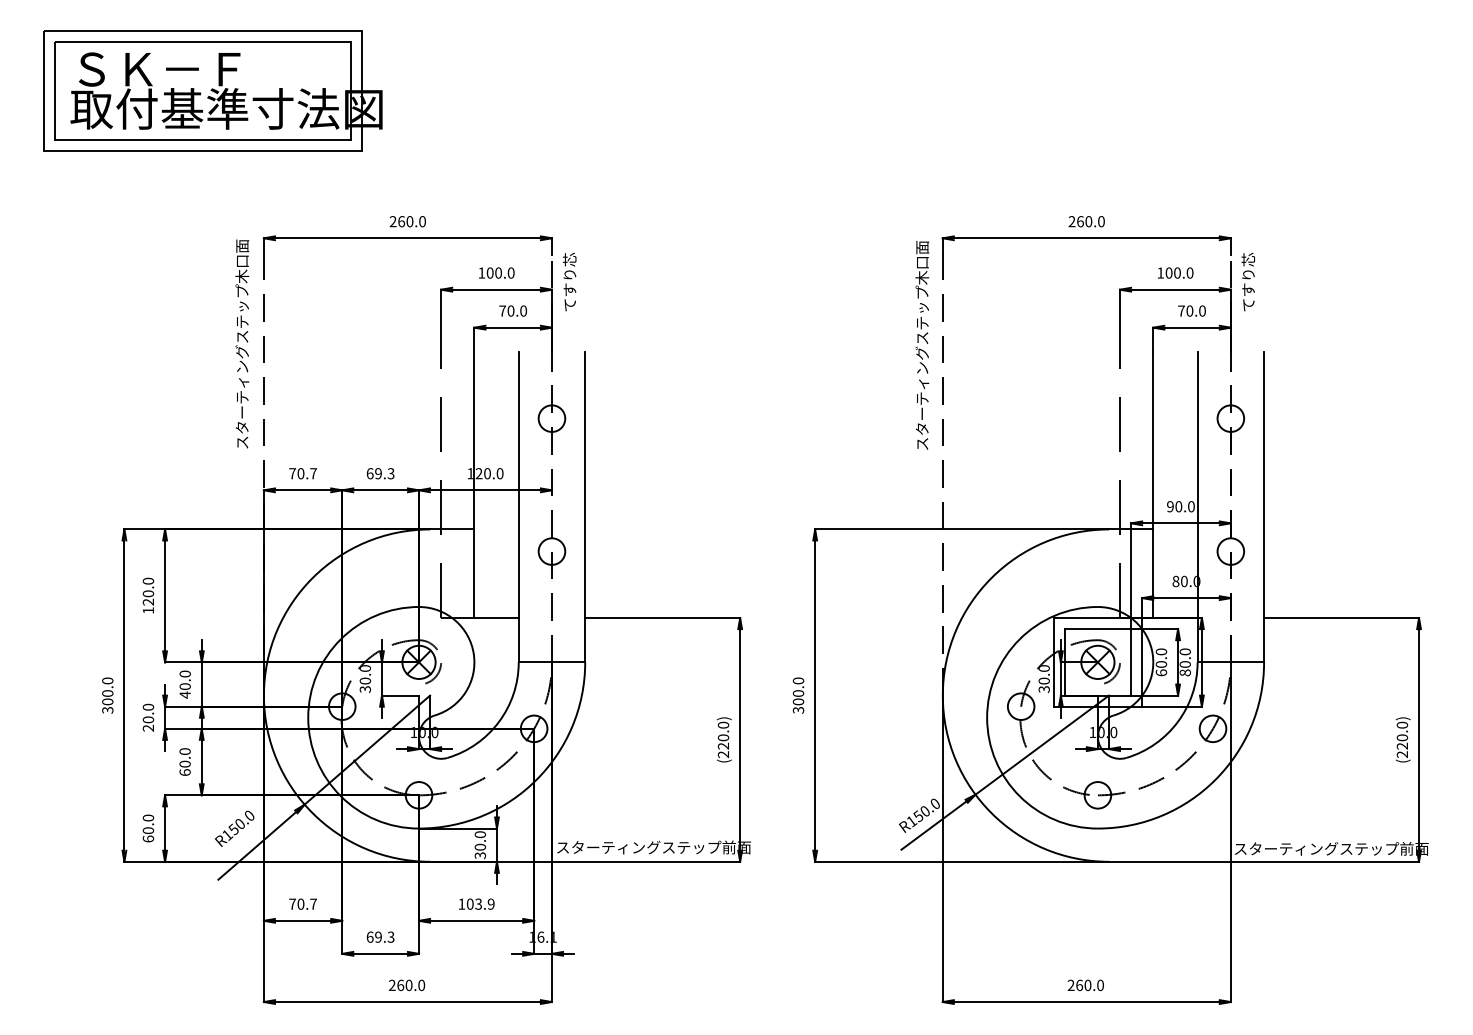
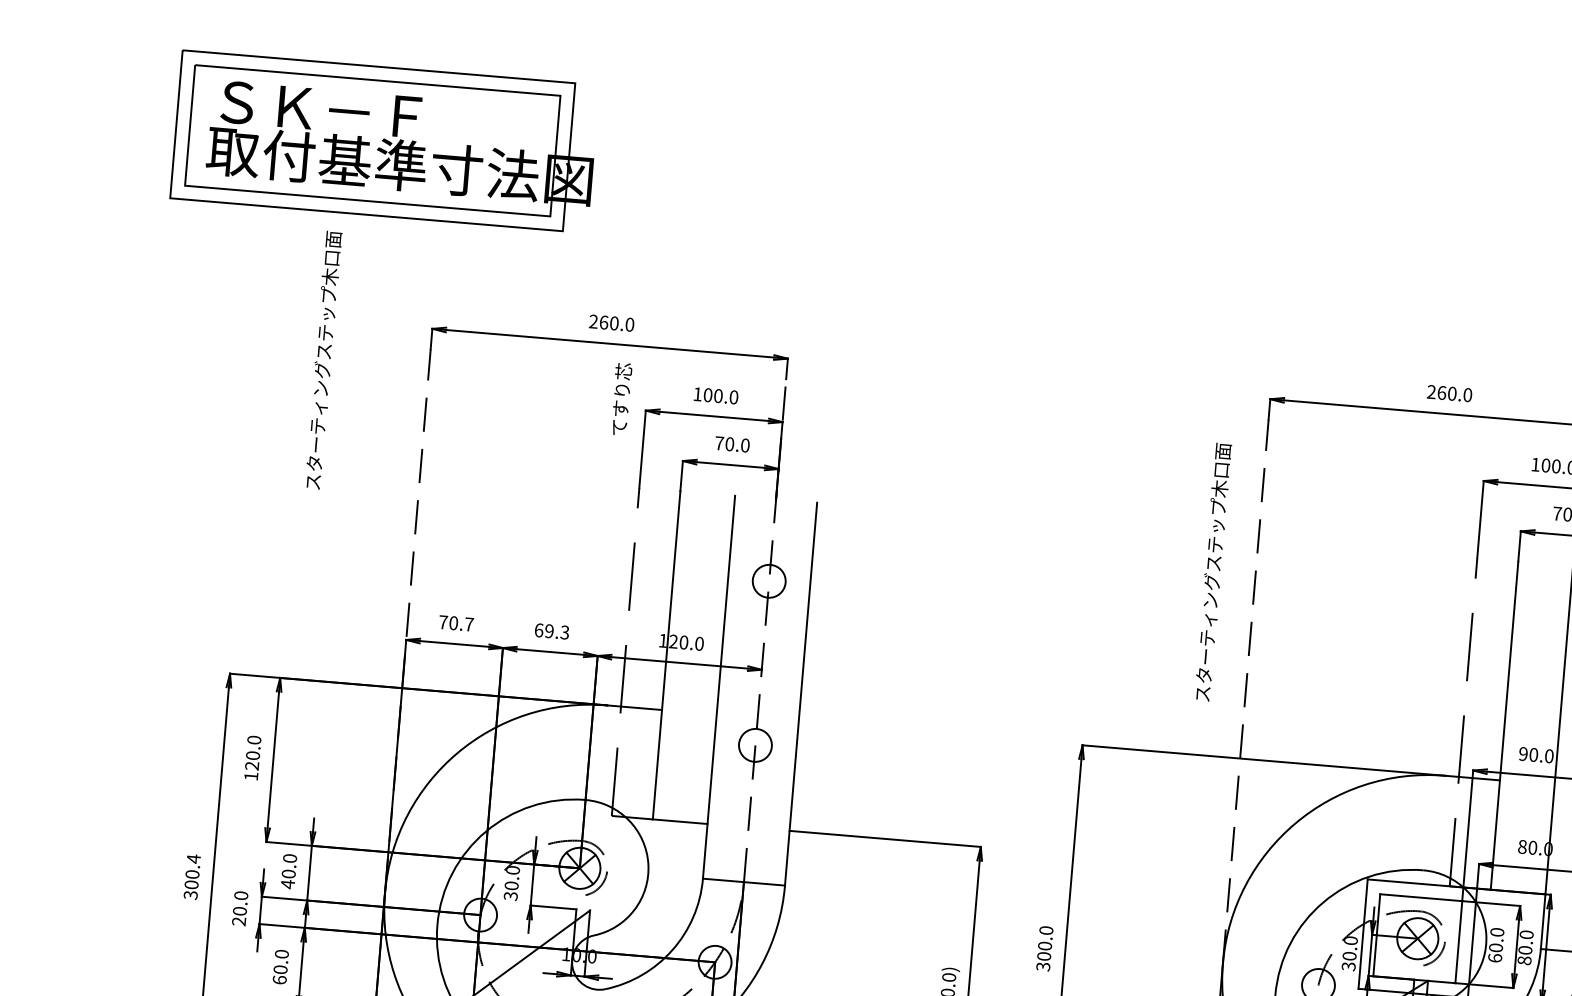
text: (569, 281) -> (621, 398), moved
text: (242, 343) -> (323, 359), moved
text: (922, 345) -> (1213, 572), moved
text: (107, 680) -> (193, 858), 300.0 -> 300.4

